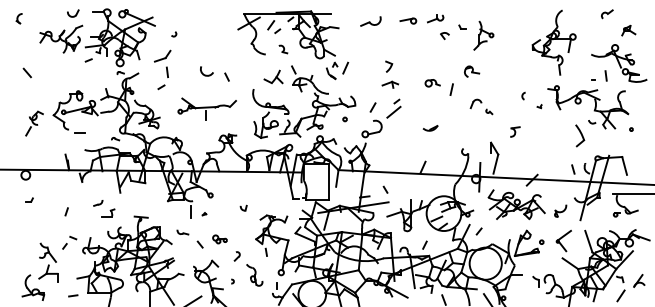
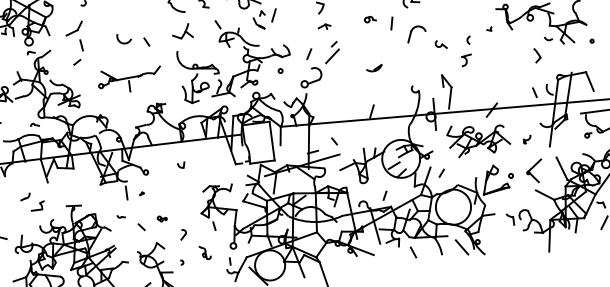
part: (273, 76) -> (182, 31), moved
part: (432, 83) -> (370, 19), size x0.7
part: (389, 84) -> (323, 26), size x0.7
arc: (523, 95) -> (468, 39), moved
part: (481, 106) -> (426, 37), size x1.6
part: (580, 135) -> (537, 54), size x0.6
part: (243, 207) -> (181, 164), moved
part: (560, 210) -> (526, 138), size x0.6
part: (182, 232) -> (120, 216), size x0.6
part: (219, 239) -> (161, 218), size x0.6
part: (254, 275) -> (204, 252), size x0.6

